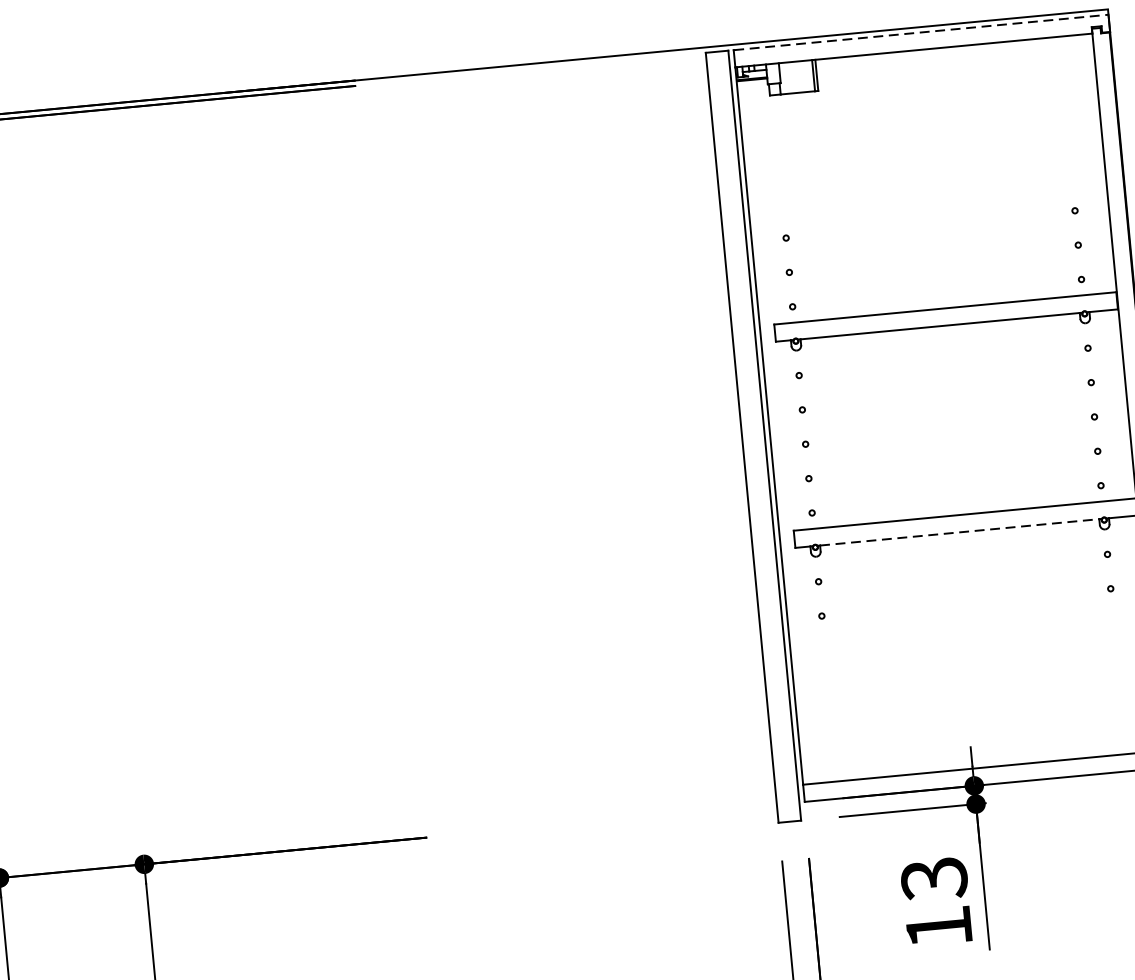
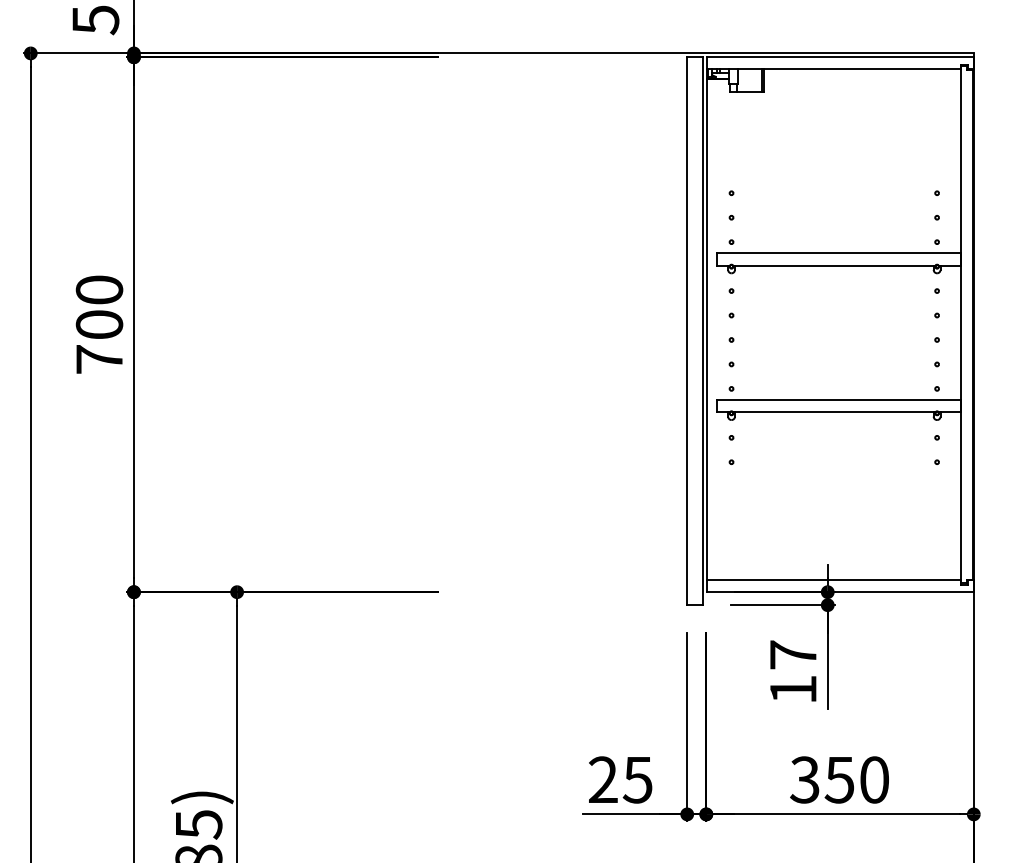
line: (922, 32) -> (841, 57), dashed -> solid
line: (959, 532) -> (834, 412), dashed -> solid
text: (934, 879) -> (793, 655), 13 -> 17

